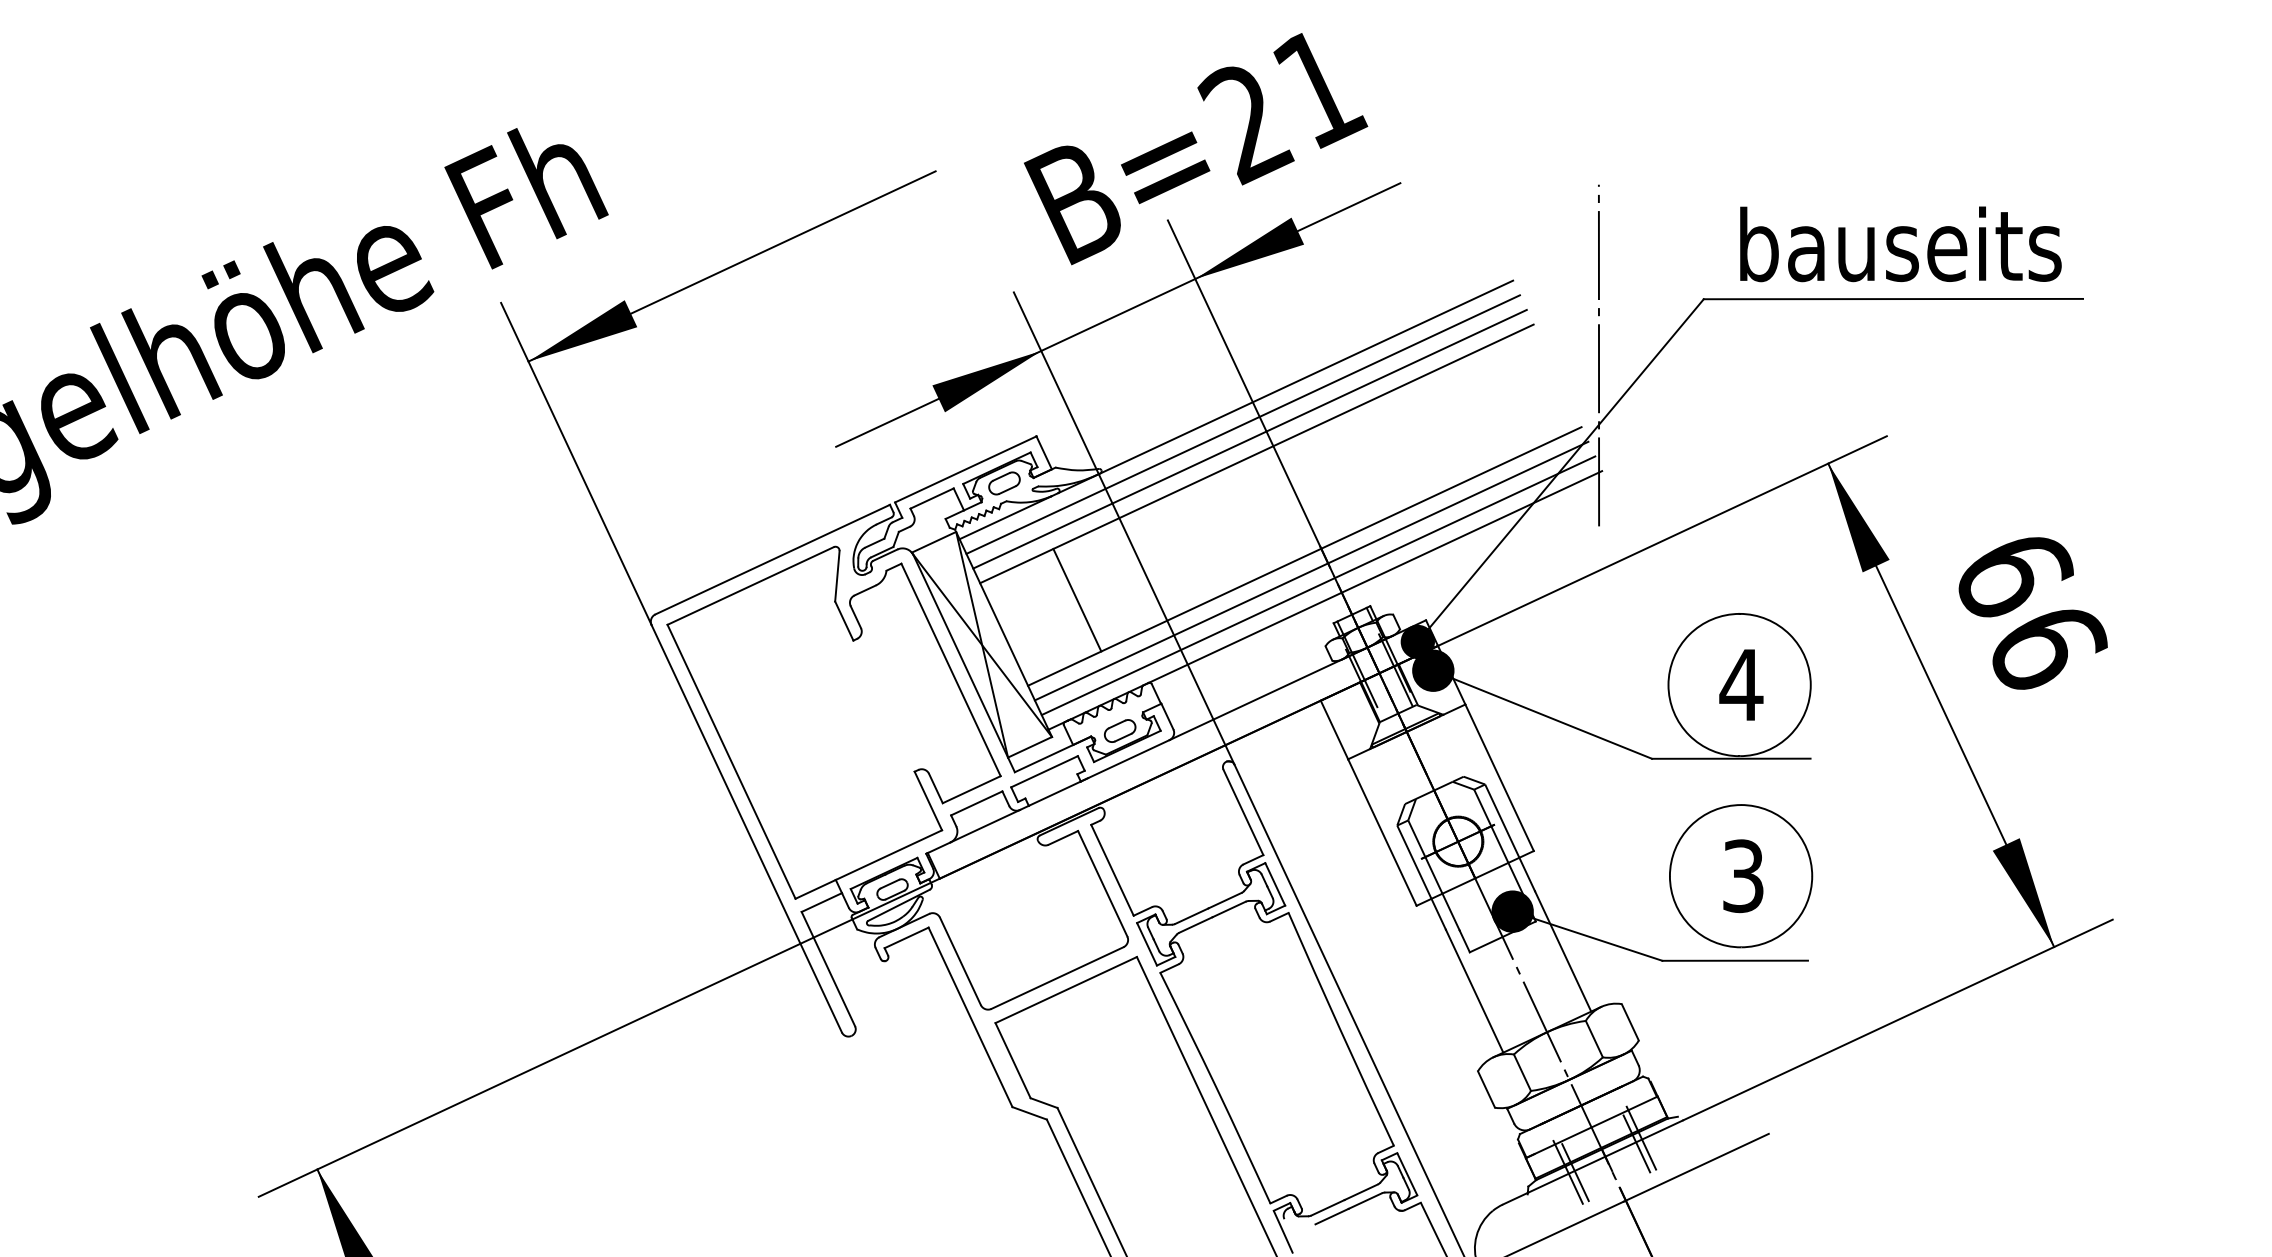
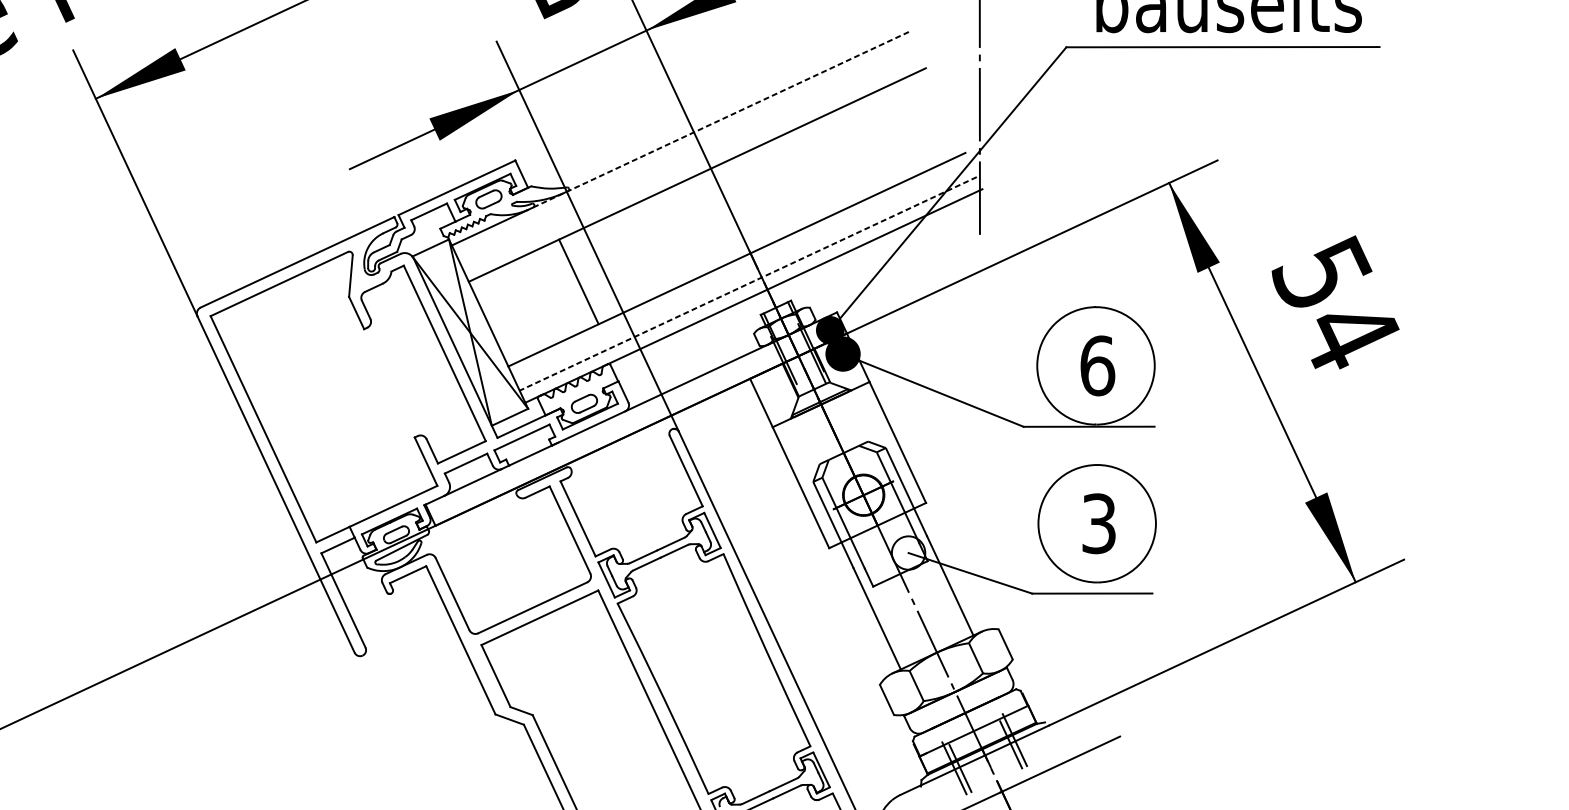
line: (1286, 386) -> (721, 119), solid -> dashed
line: (1242, 424) -> (685, 150), removed
line: (1249, 438) -> (691, 162), removed
line: (1311, 570) -> (742, 271), removed
line: (1318, 585) -> (748, 283), solid -> dashed
line: (1077, 599) -> (578, 281), moved
text: (2029, 608) -> (1335, 302), 66 -> 54
text: (1741, 684) -> (1097, 365), 4 -> 6
fill: (1512, 911) -> (908, 552), removed

